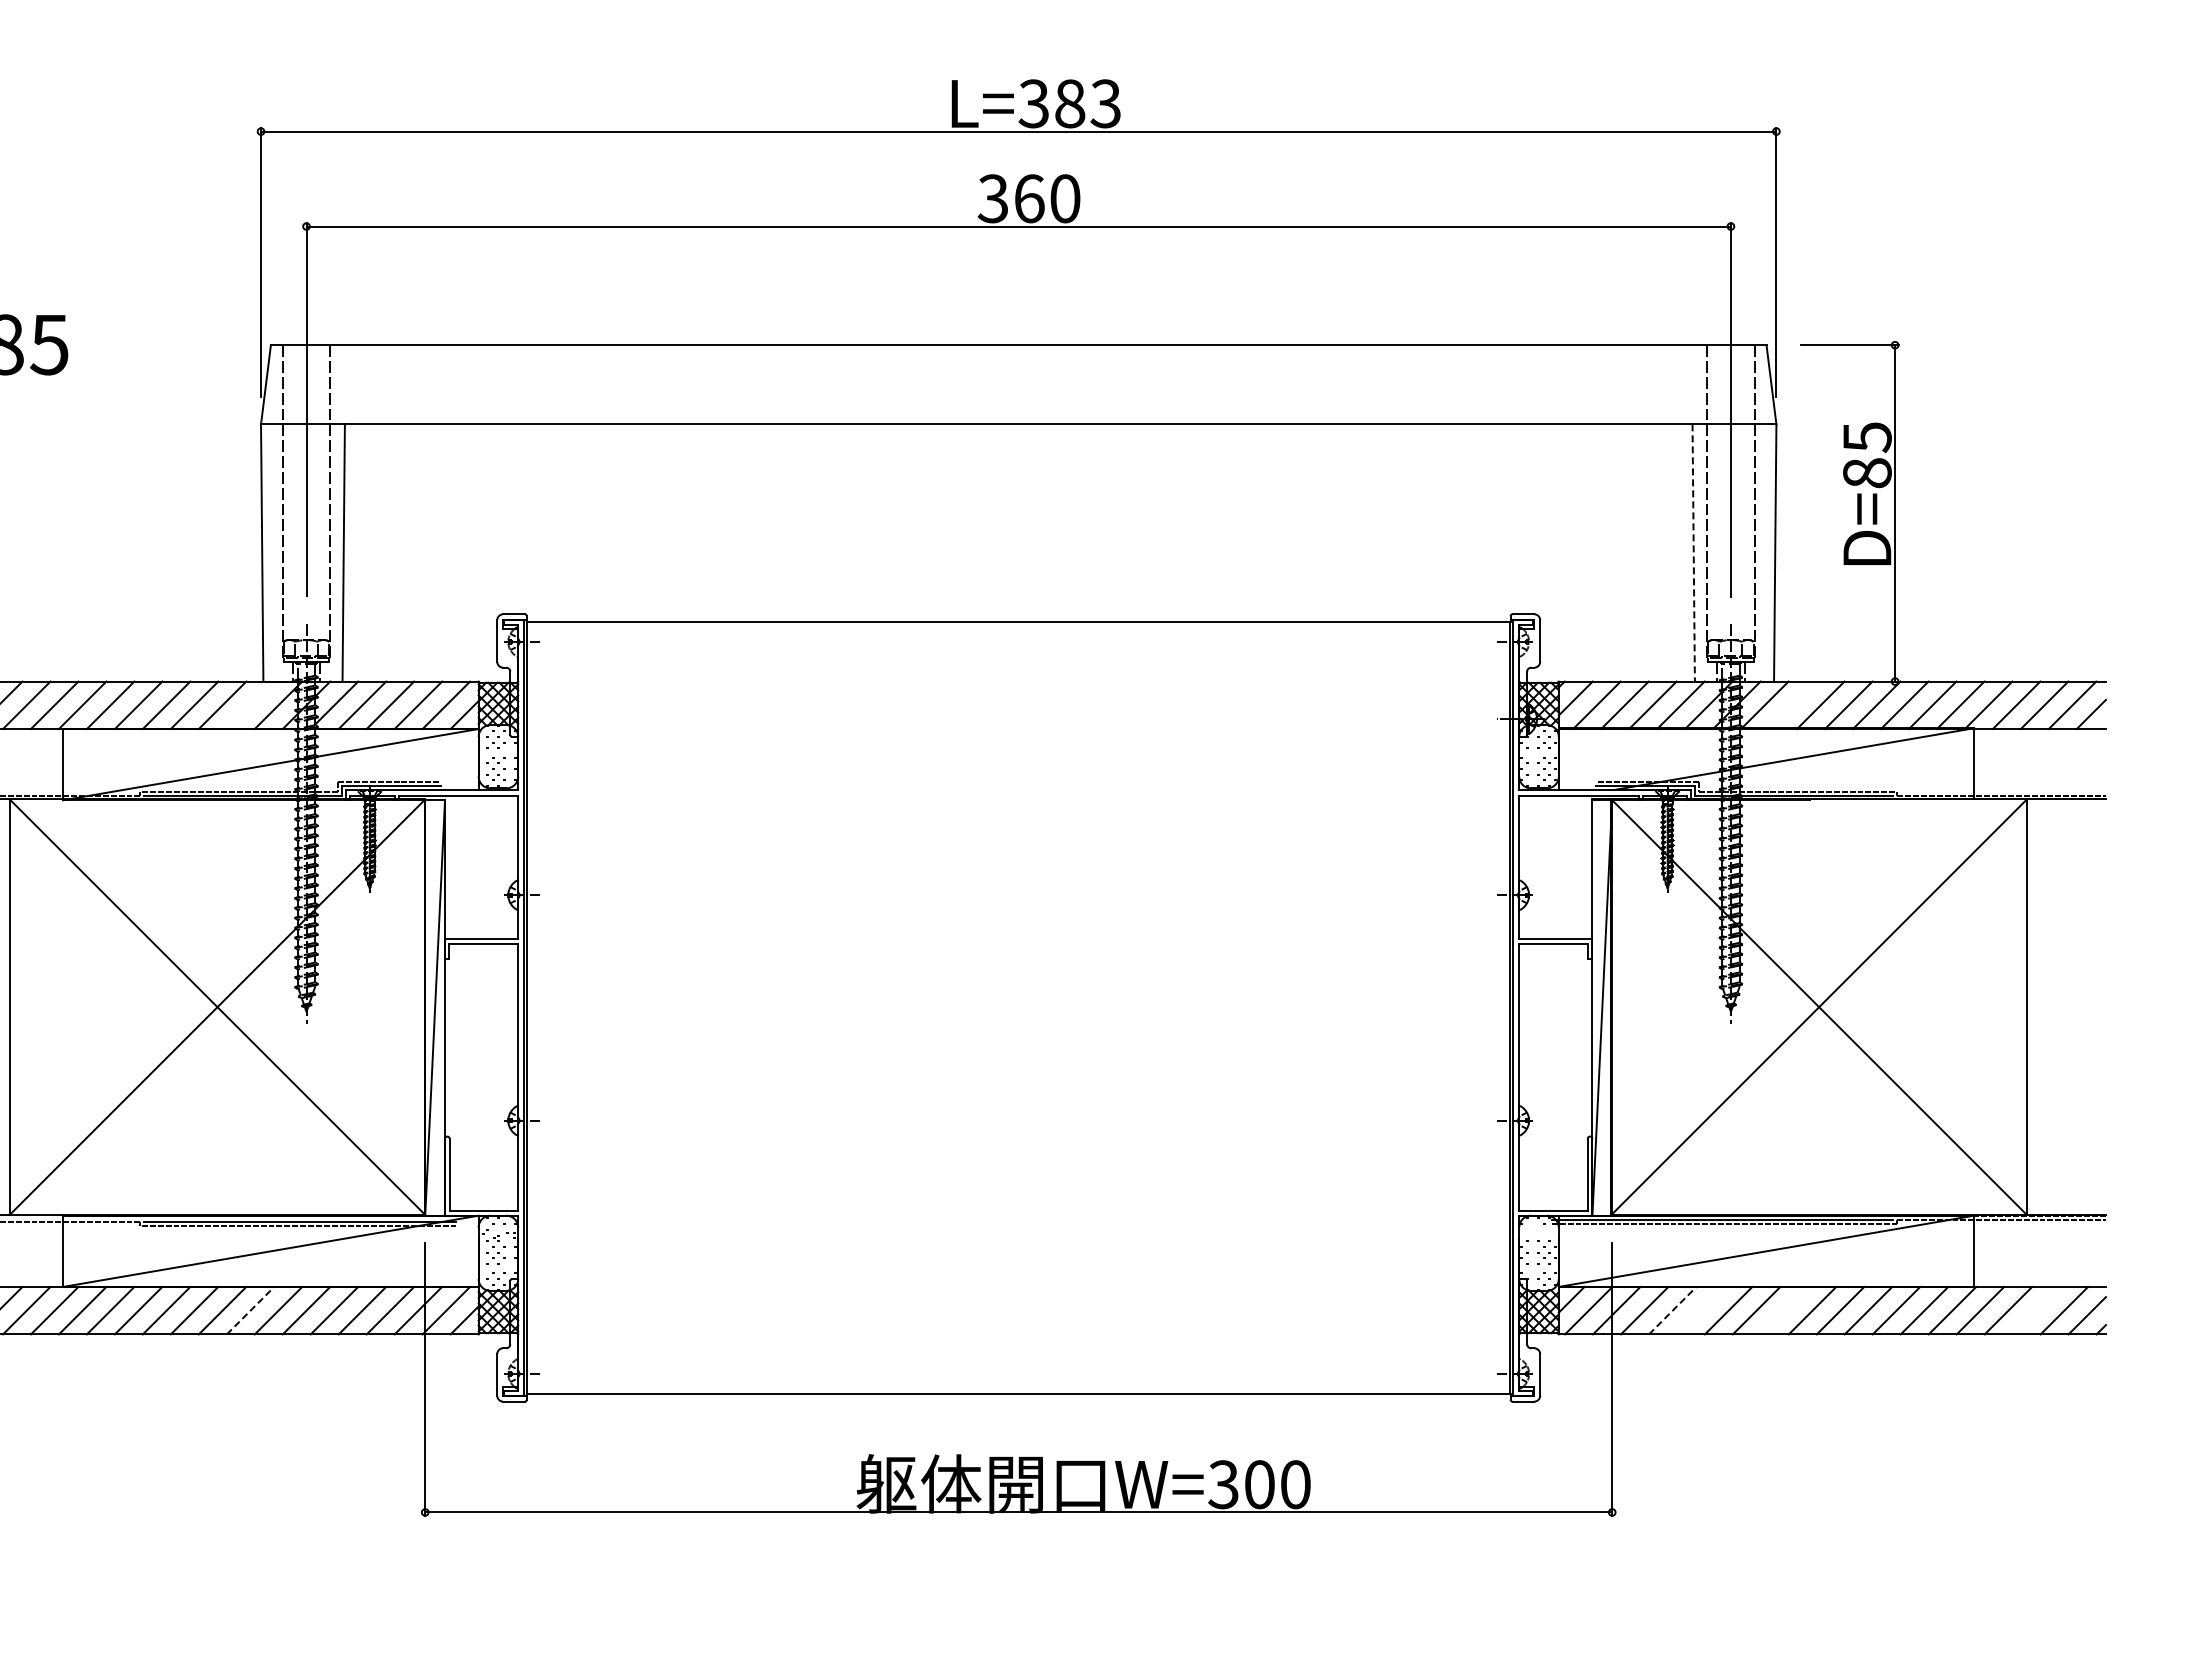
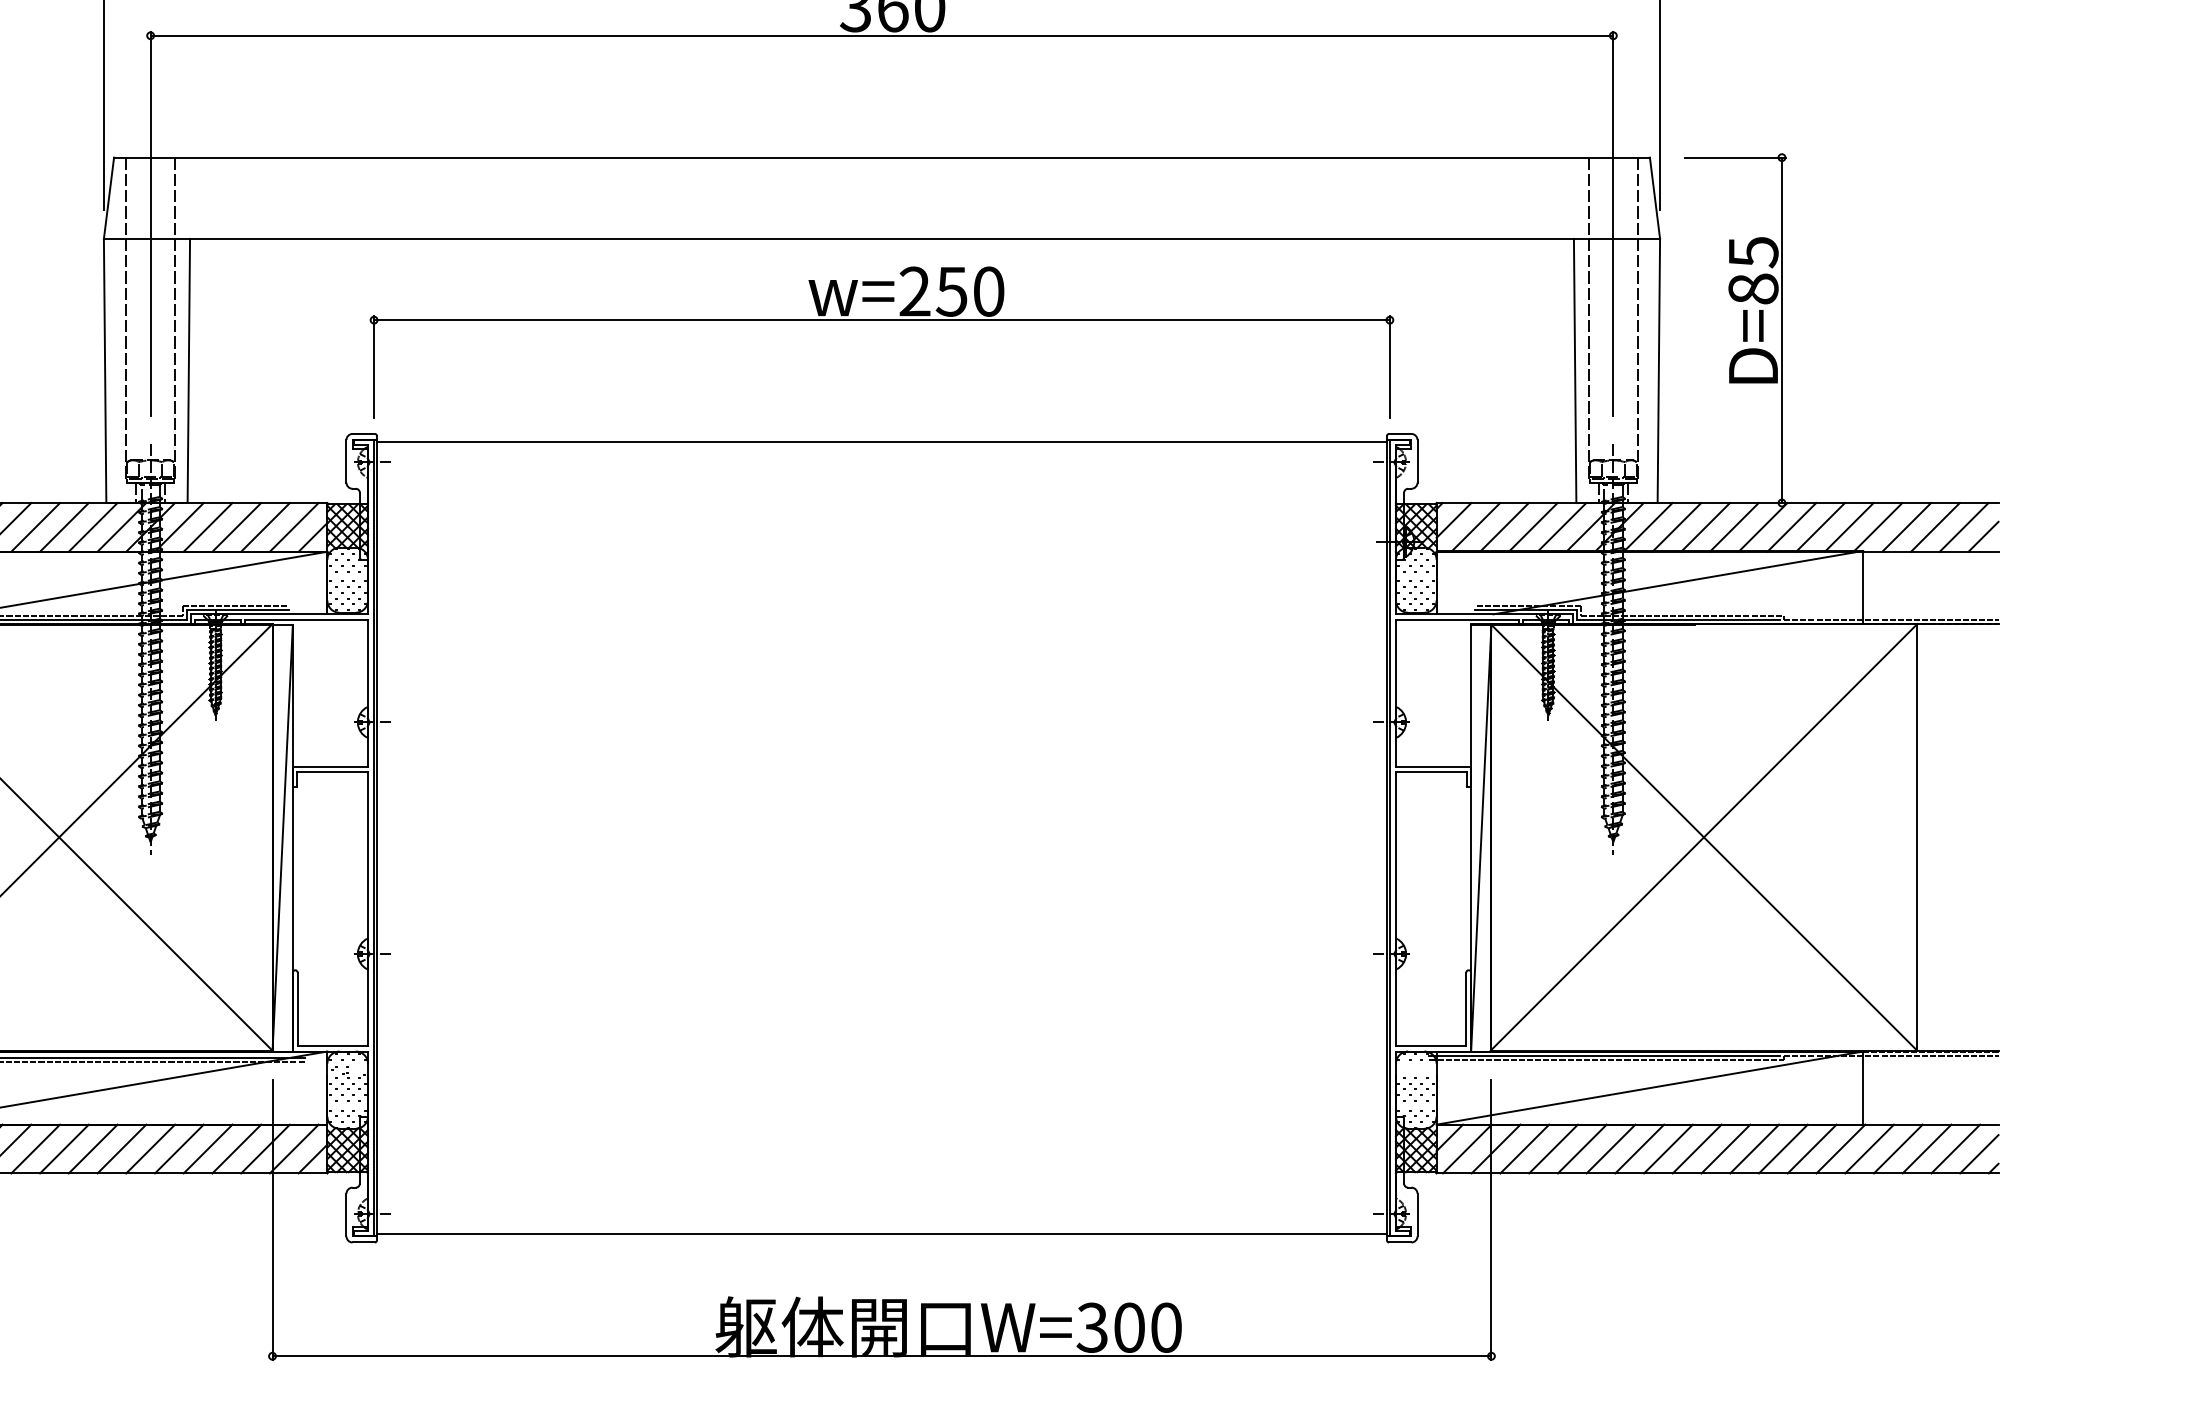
part: (1018, 504) -> (881, 321), added
line: (1693, 552) -> (1574, 370), dashed -> solid
line: (250, 705) -> (93, 527), added
line: (1792, 705) -> (1676, 527), added
line: (250, 1310) -> (93, 1148), dashed -> solid
line: (1672, 1310) -> (1553, 1148), dashed -> solid
line: (1700, 1310) -> (1582, 1148), added
line: (1784, 1310) -> (1668, 1148), added
line: (2036, 1310) -> (1927, 1148), added

